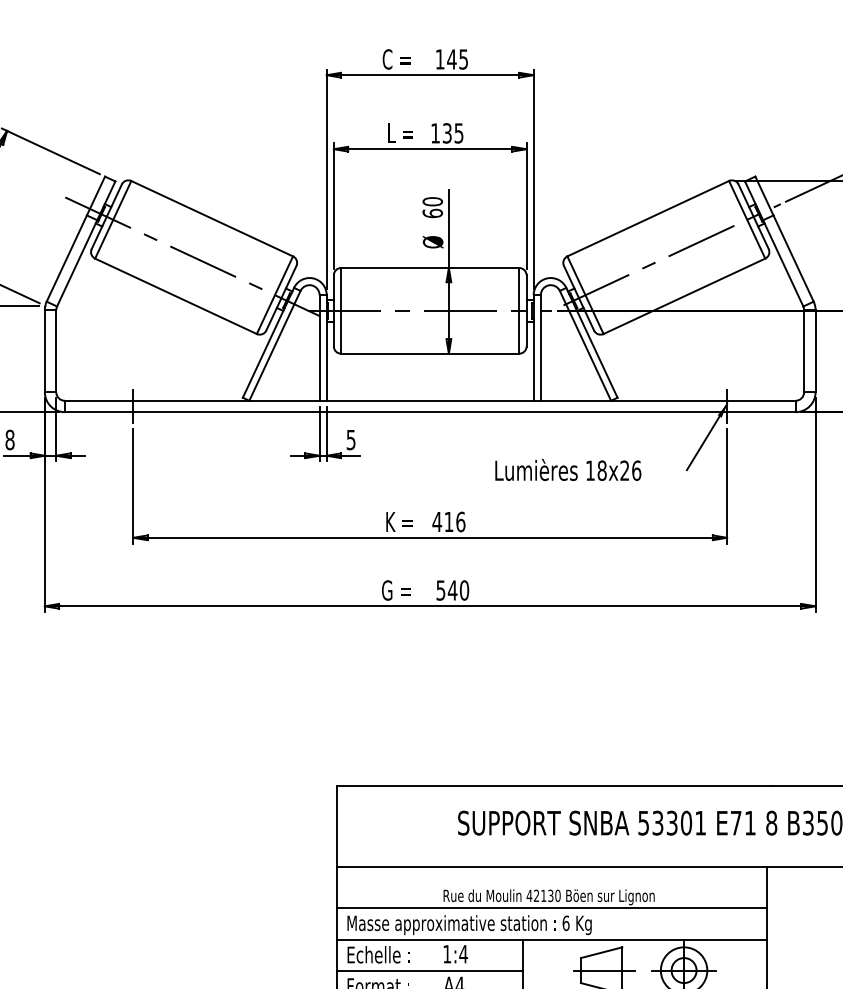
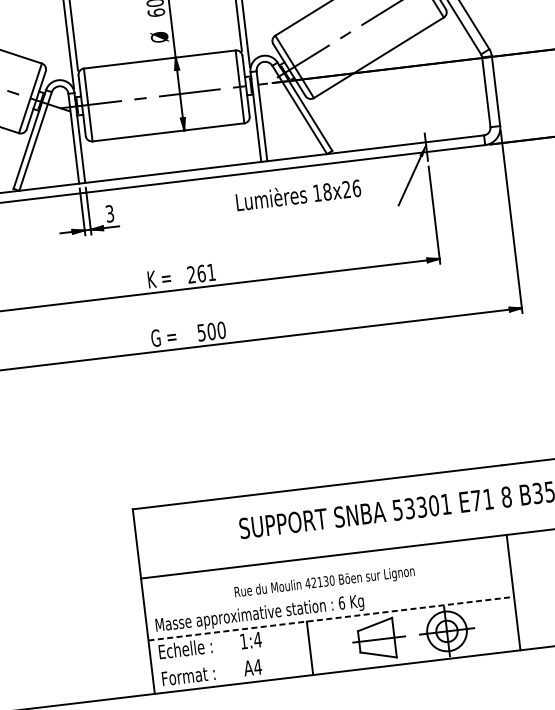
text: (351, 439) -> (110, 213), 5 -> 3
text: (568, 469) -> (298, 194), moved
text: (448, 521) -> (201, 273), 416 -> 261
text: (452, 590) -> (211, 331), 540 -> 500
line: (551, 908) -> (327, 592), removed
line: (551, 939) -> (331, 618), solid -> dashed
line: (429, 971) -> (230, 658), removed

